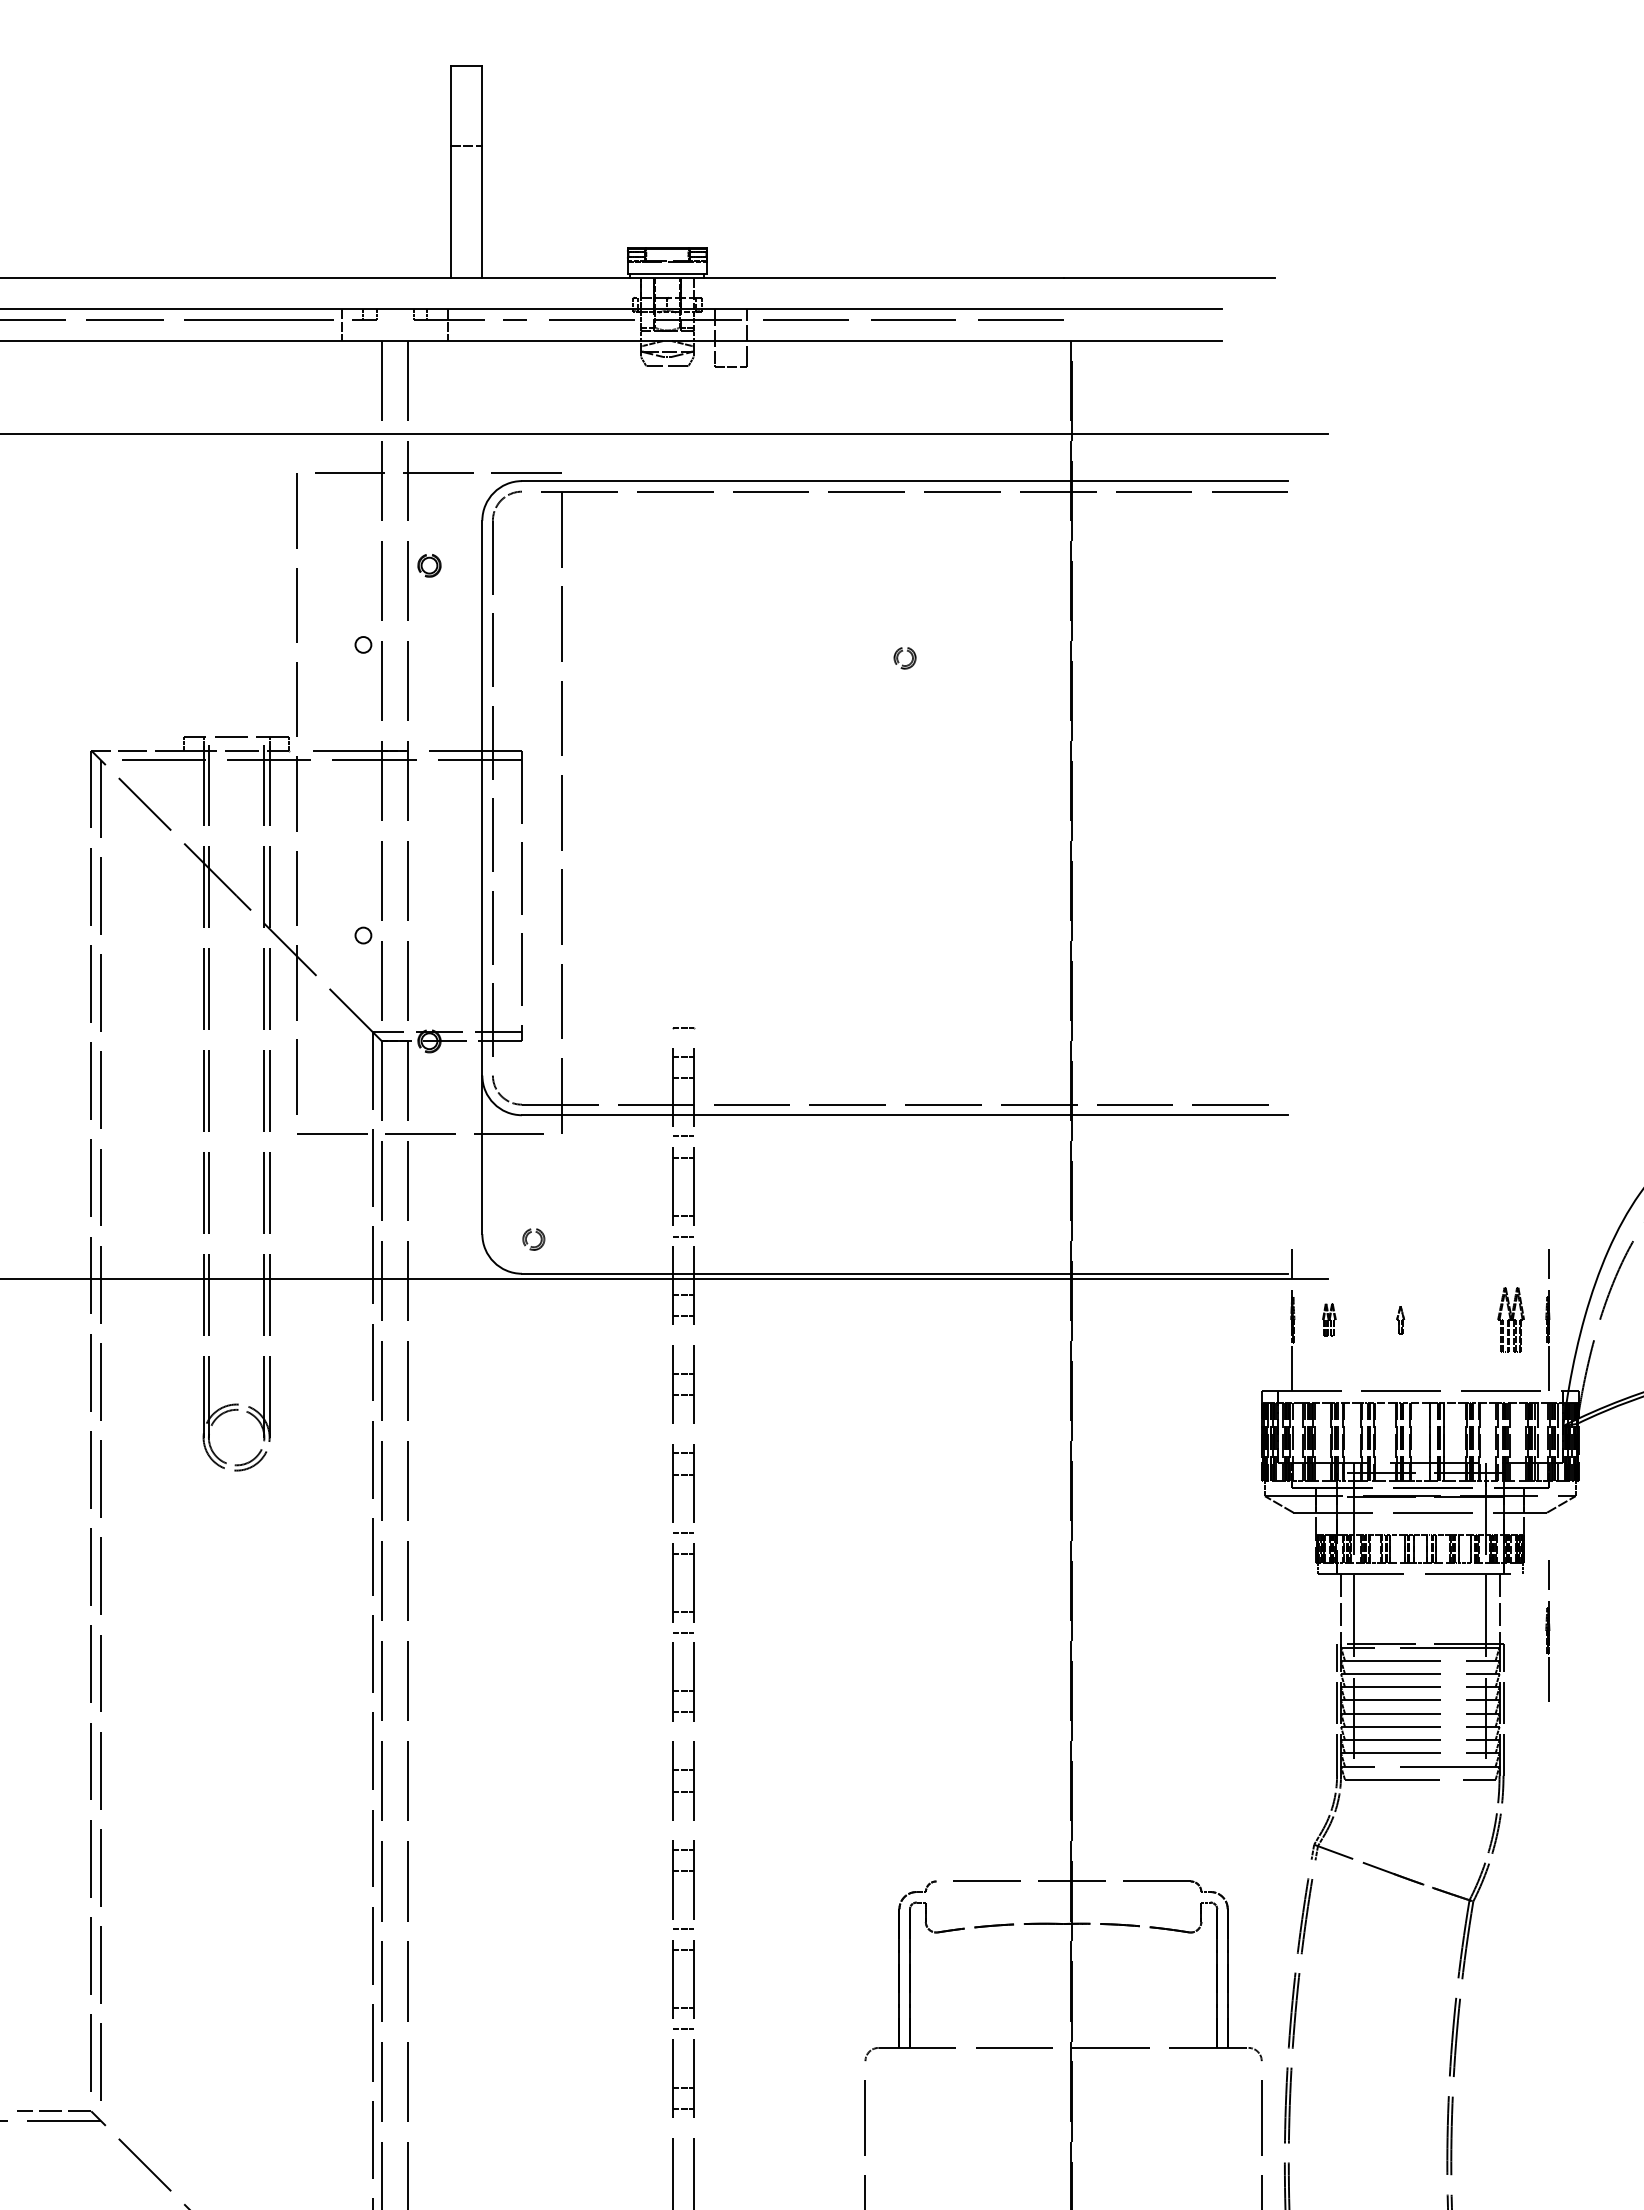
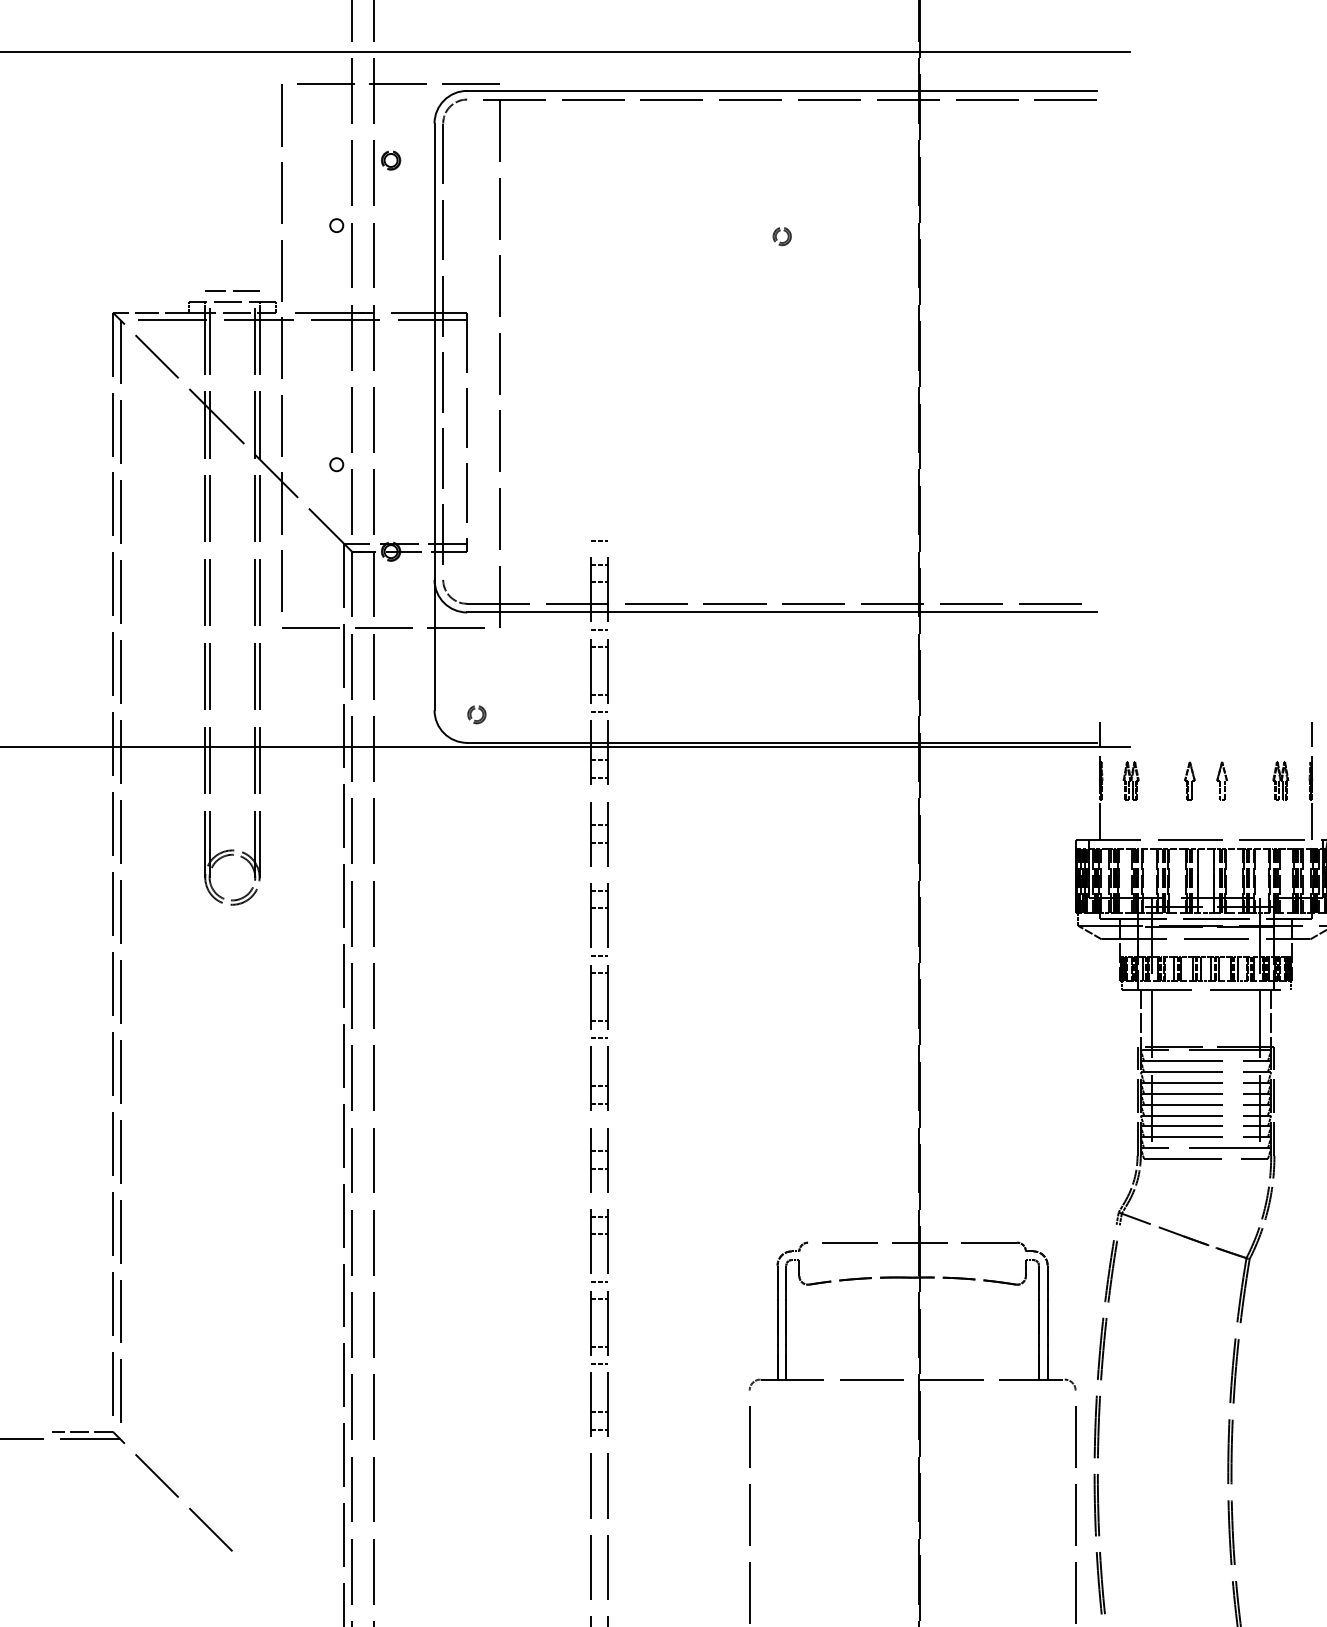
line: (236, 724) -> (232, 291), added
part: (1329, 1319) -> (1131, 780), size x1.43
part: (1400, 1319) -> (1189, 780), size x1.67
part: (1439, 1319) -> (1221, 780), added
part: (1511, 1319) -> (1281, 780), size x0.71
part: (1547, 1630) -> (1310, 1036), removed

